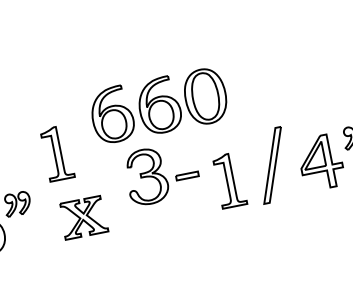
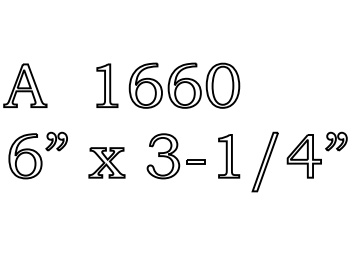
part: (57, 153) -> (107, 85), moved
part: (271, 164) -> (264, 161), moved
part: (161, 174) -> (175, 156), moved

